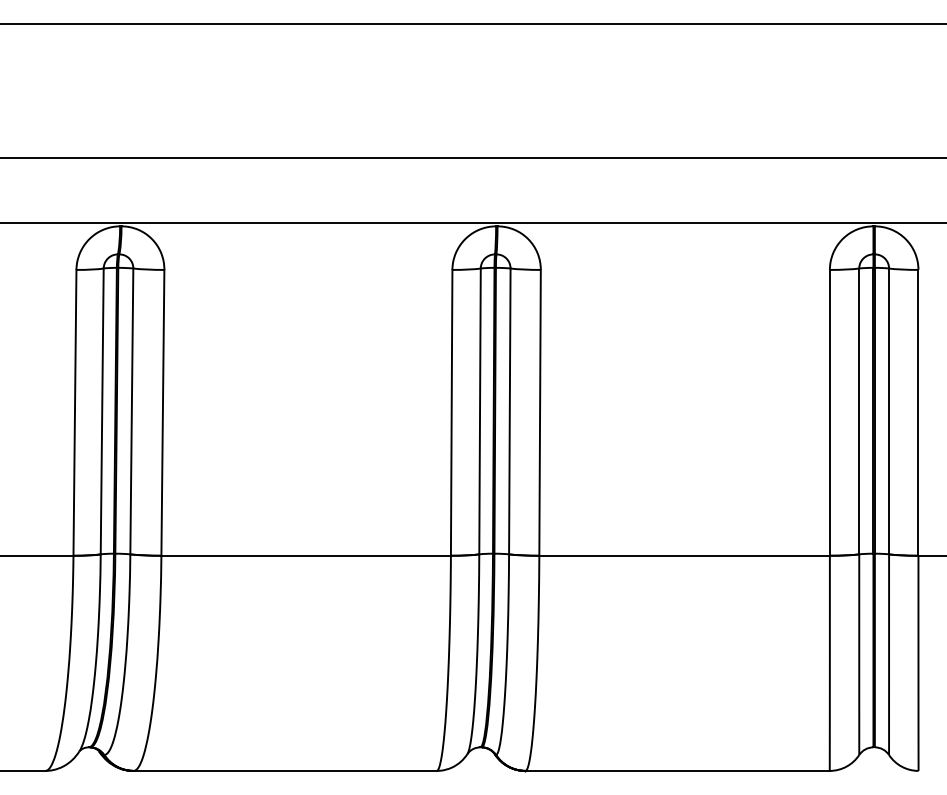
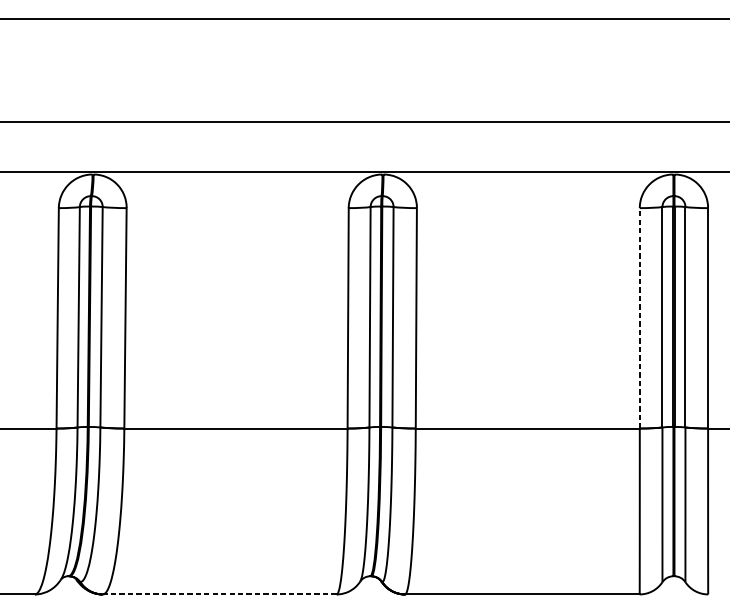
line: (829, 412) -> (639, 318), solid -> dashed
line: (285, 770) -> (220, 594), solid -> dashed

